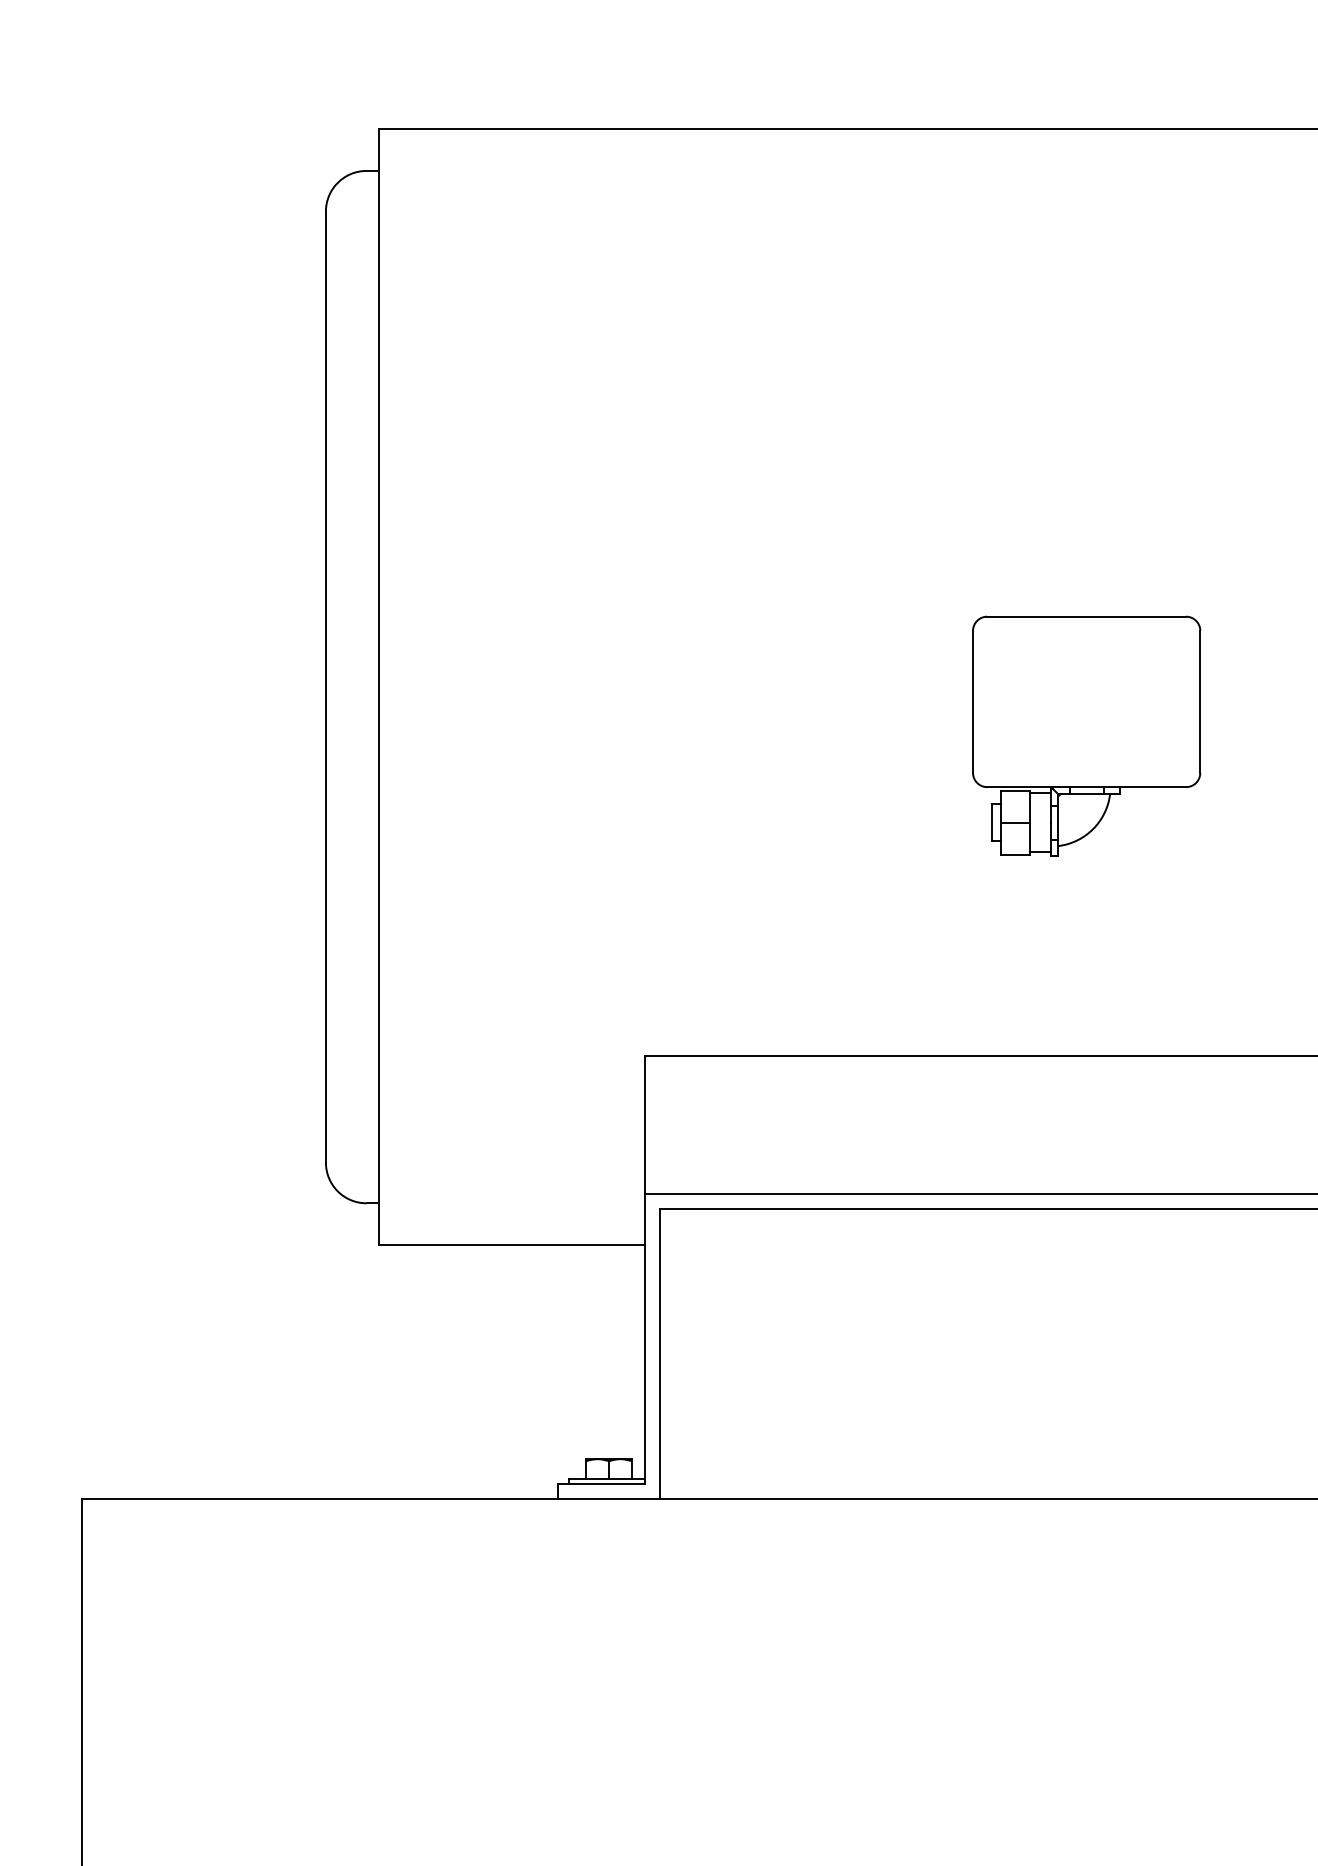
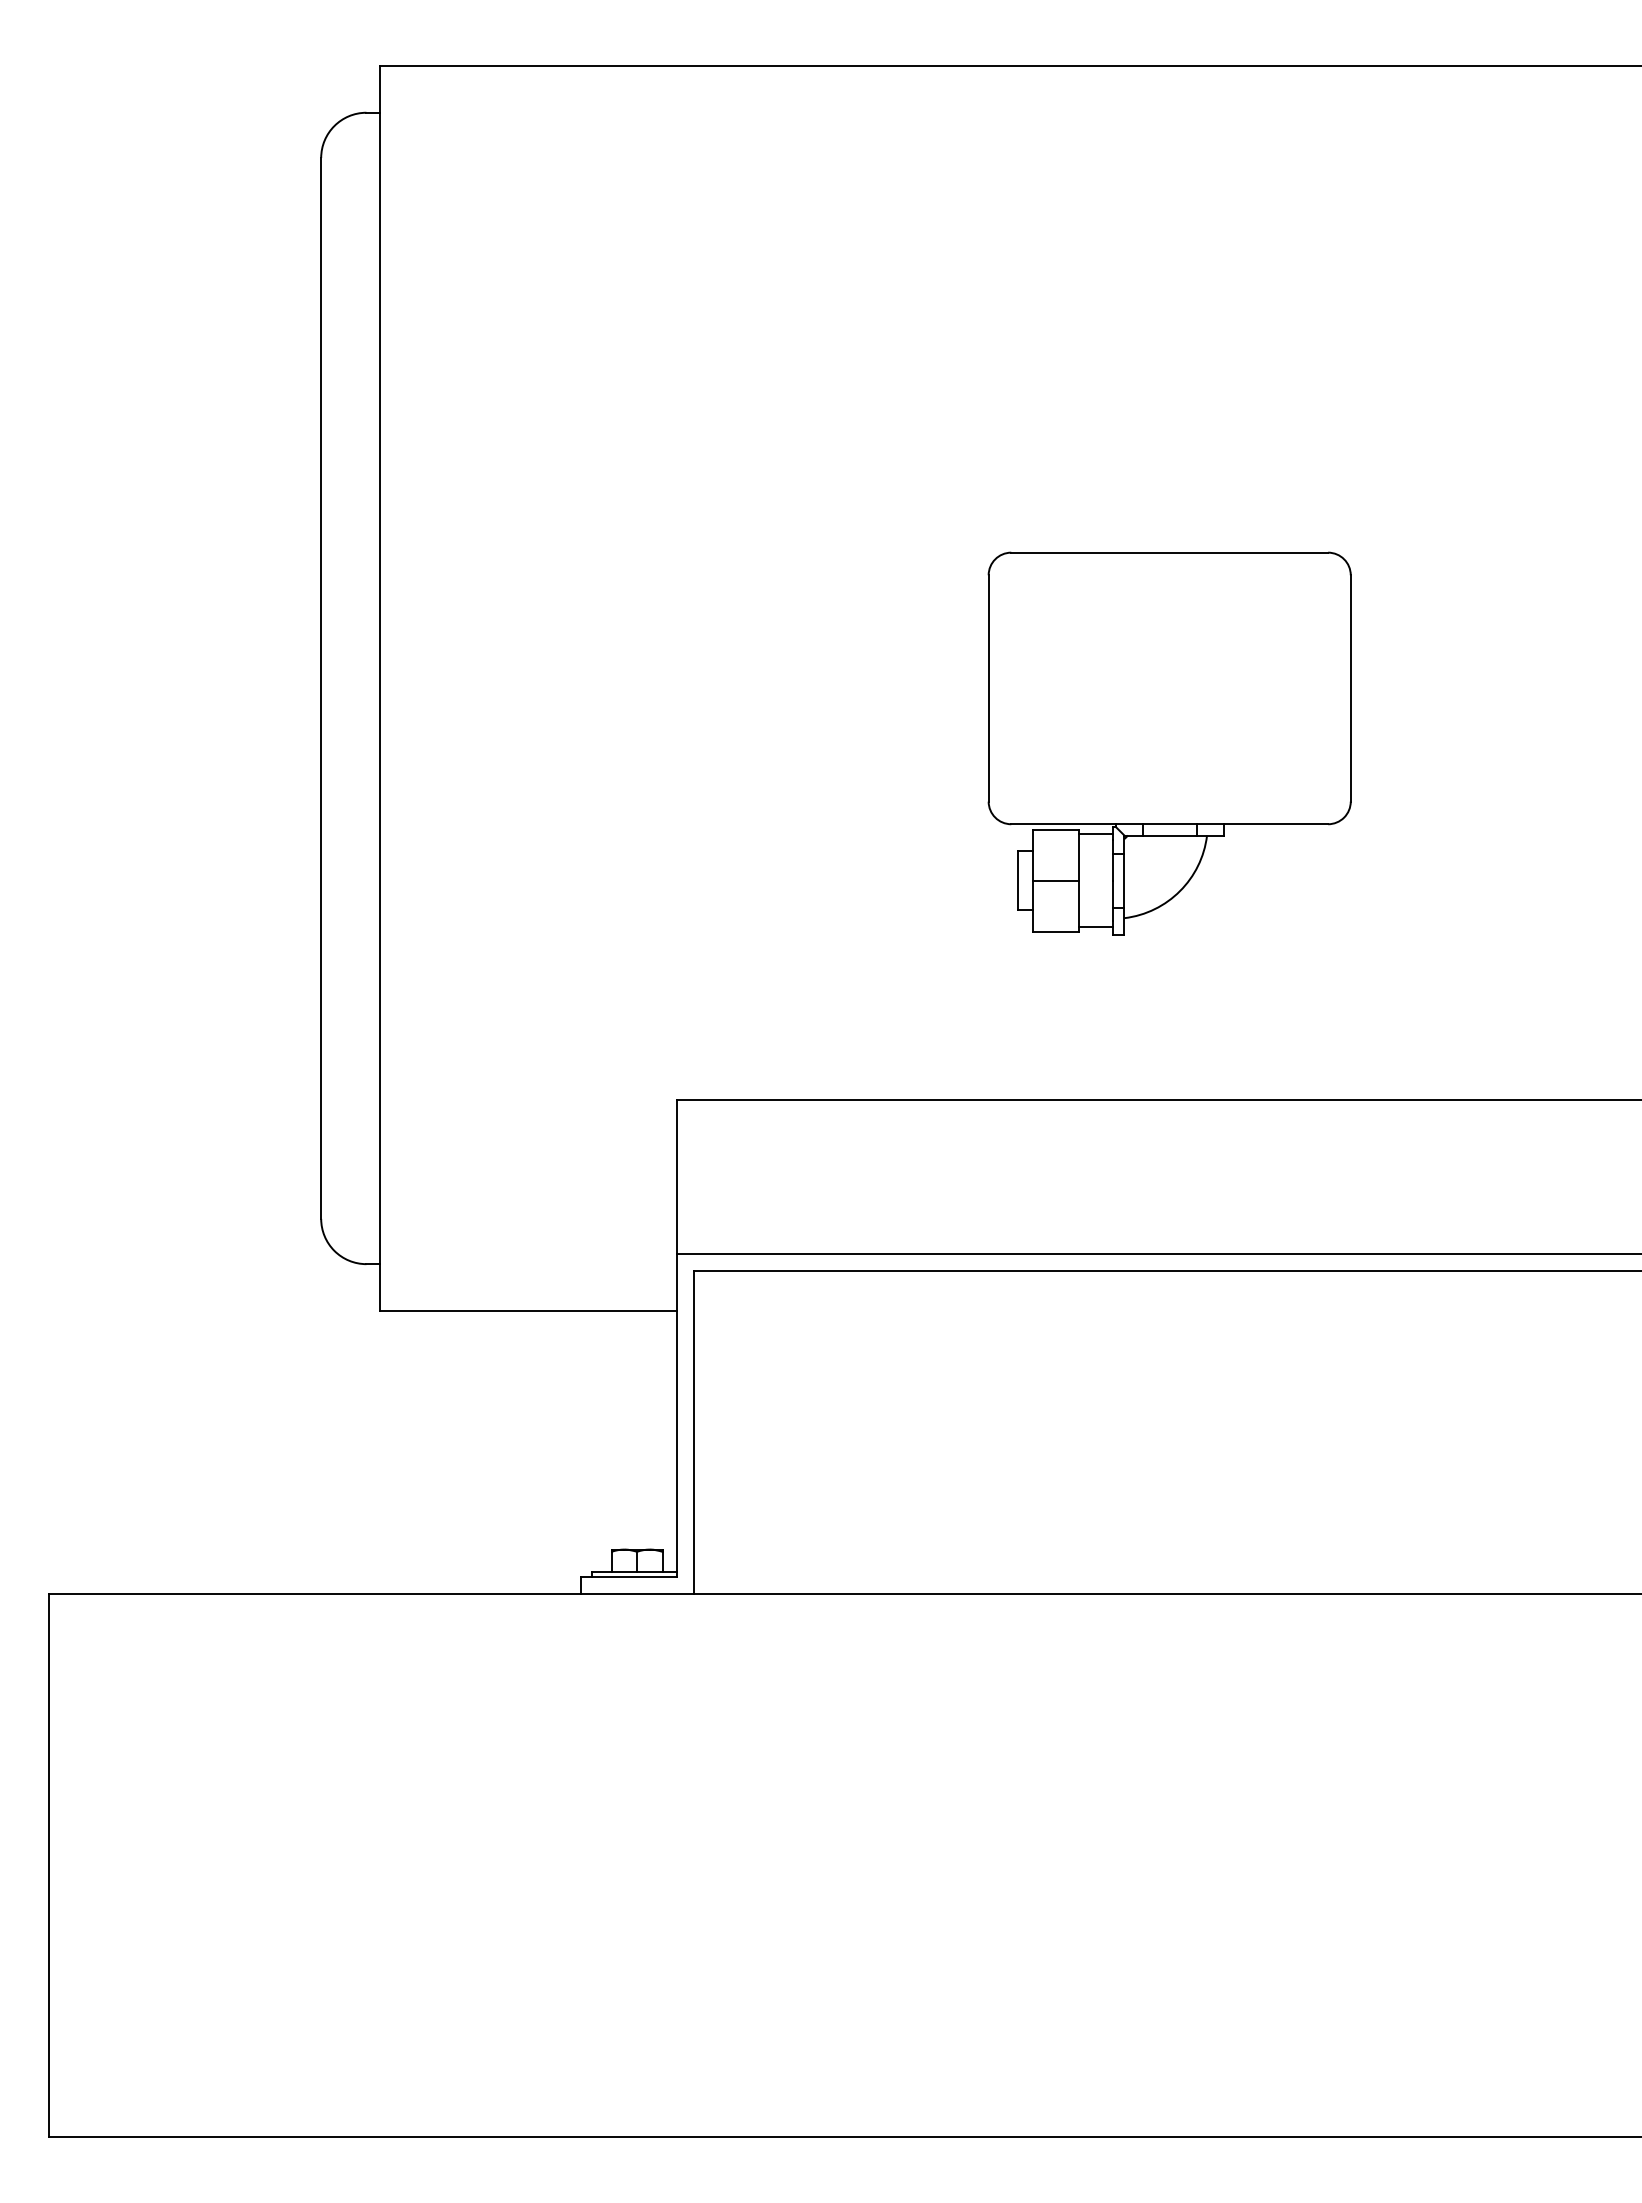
part: (1086, 736) -> (1169, 743), size x1.43

